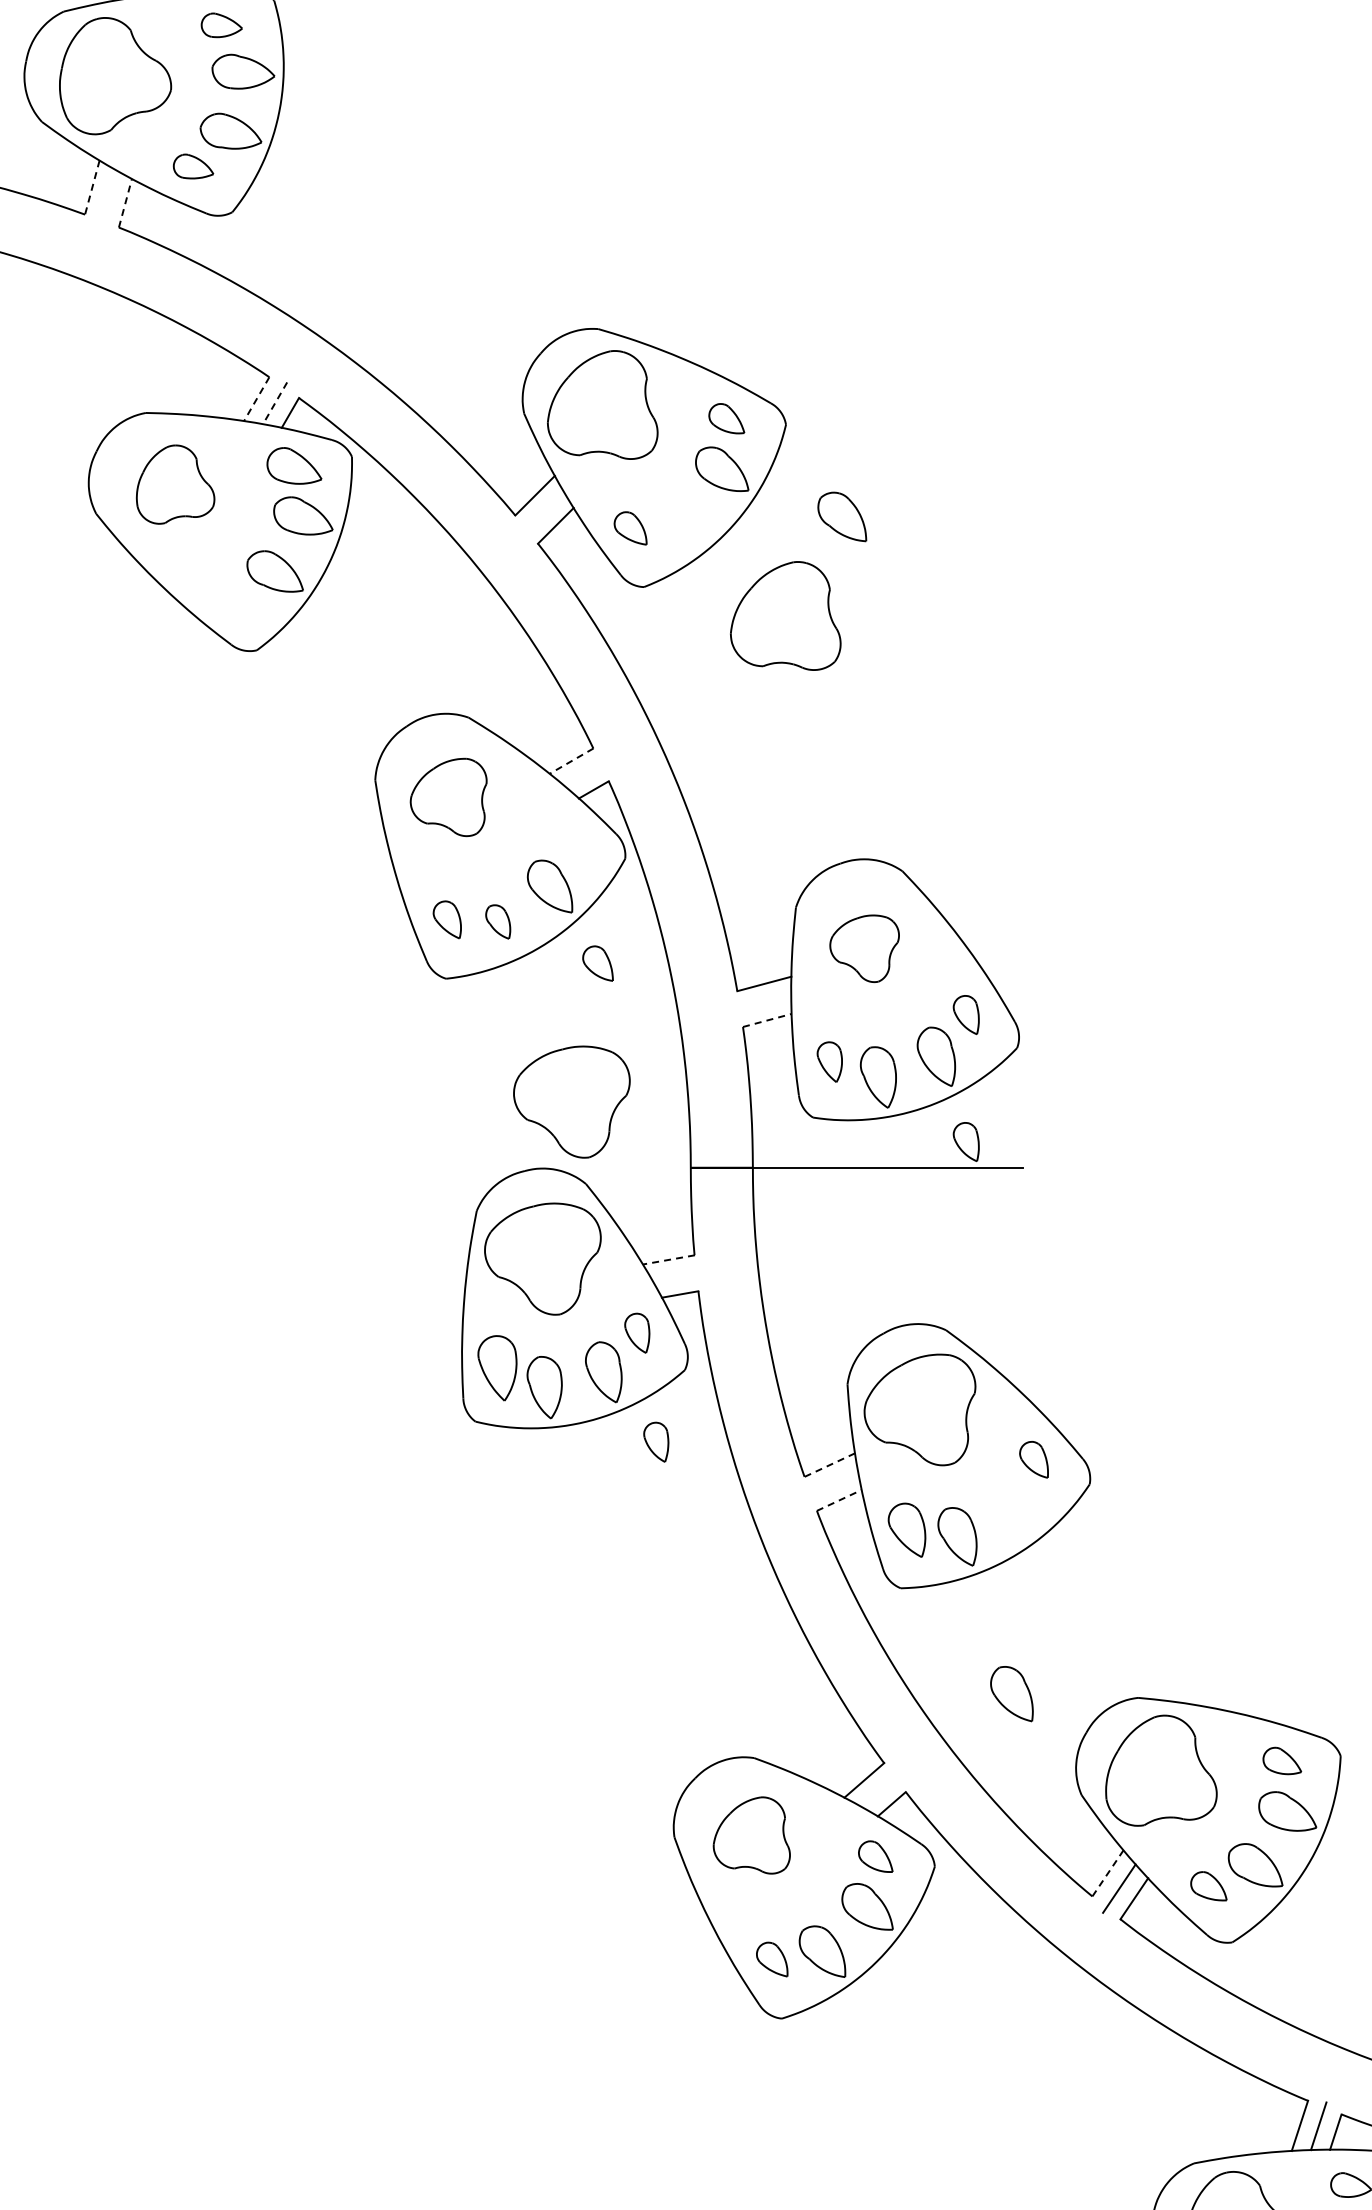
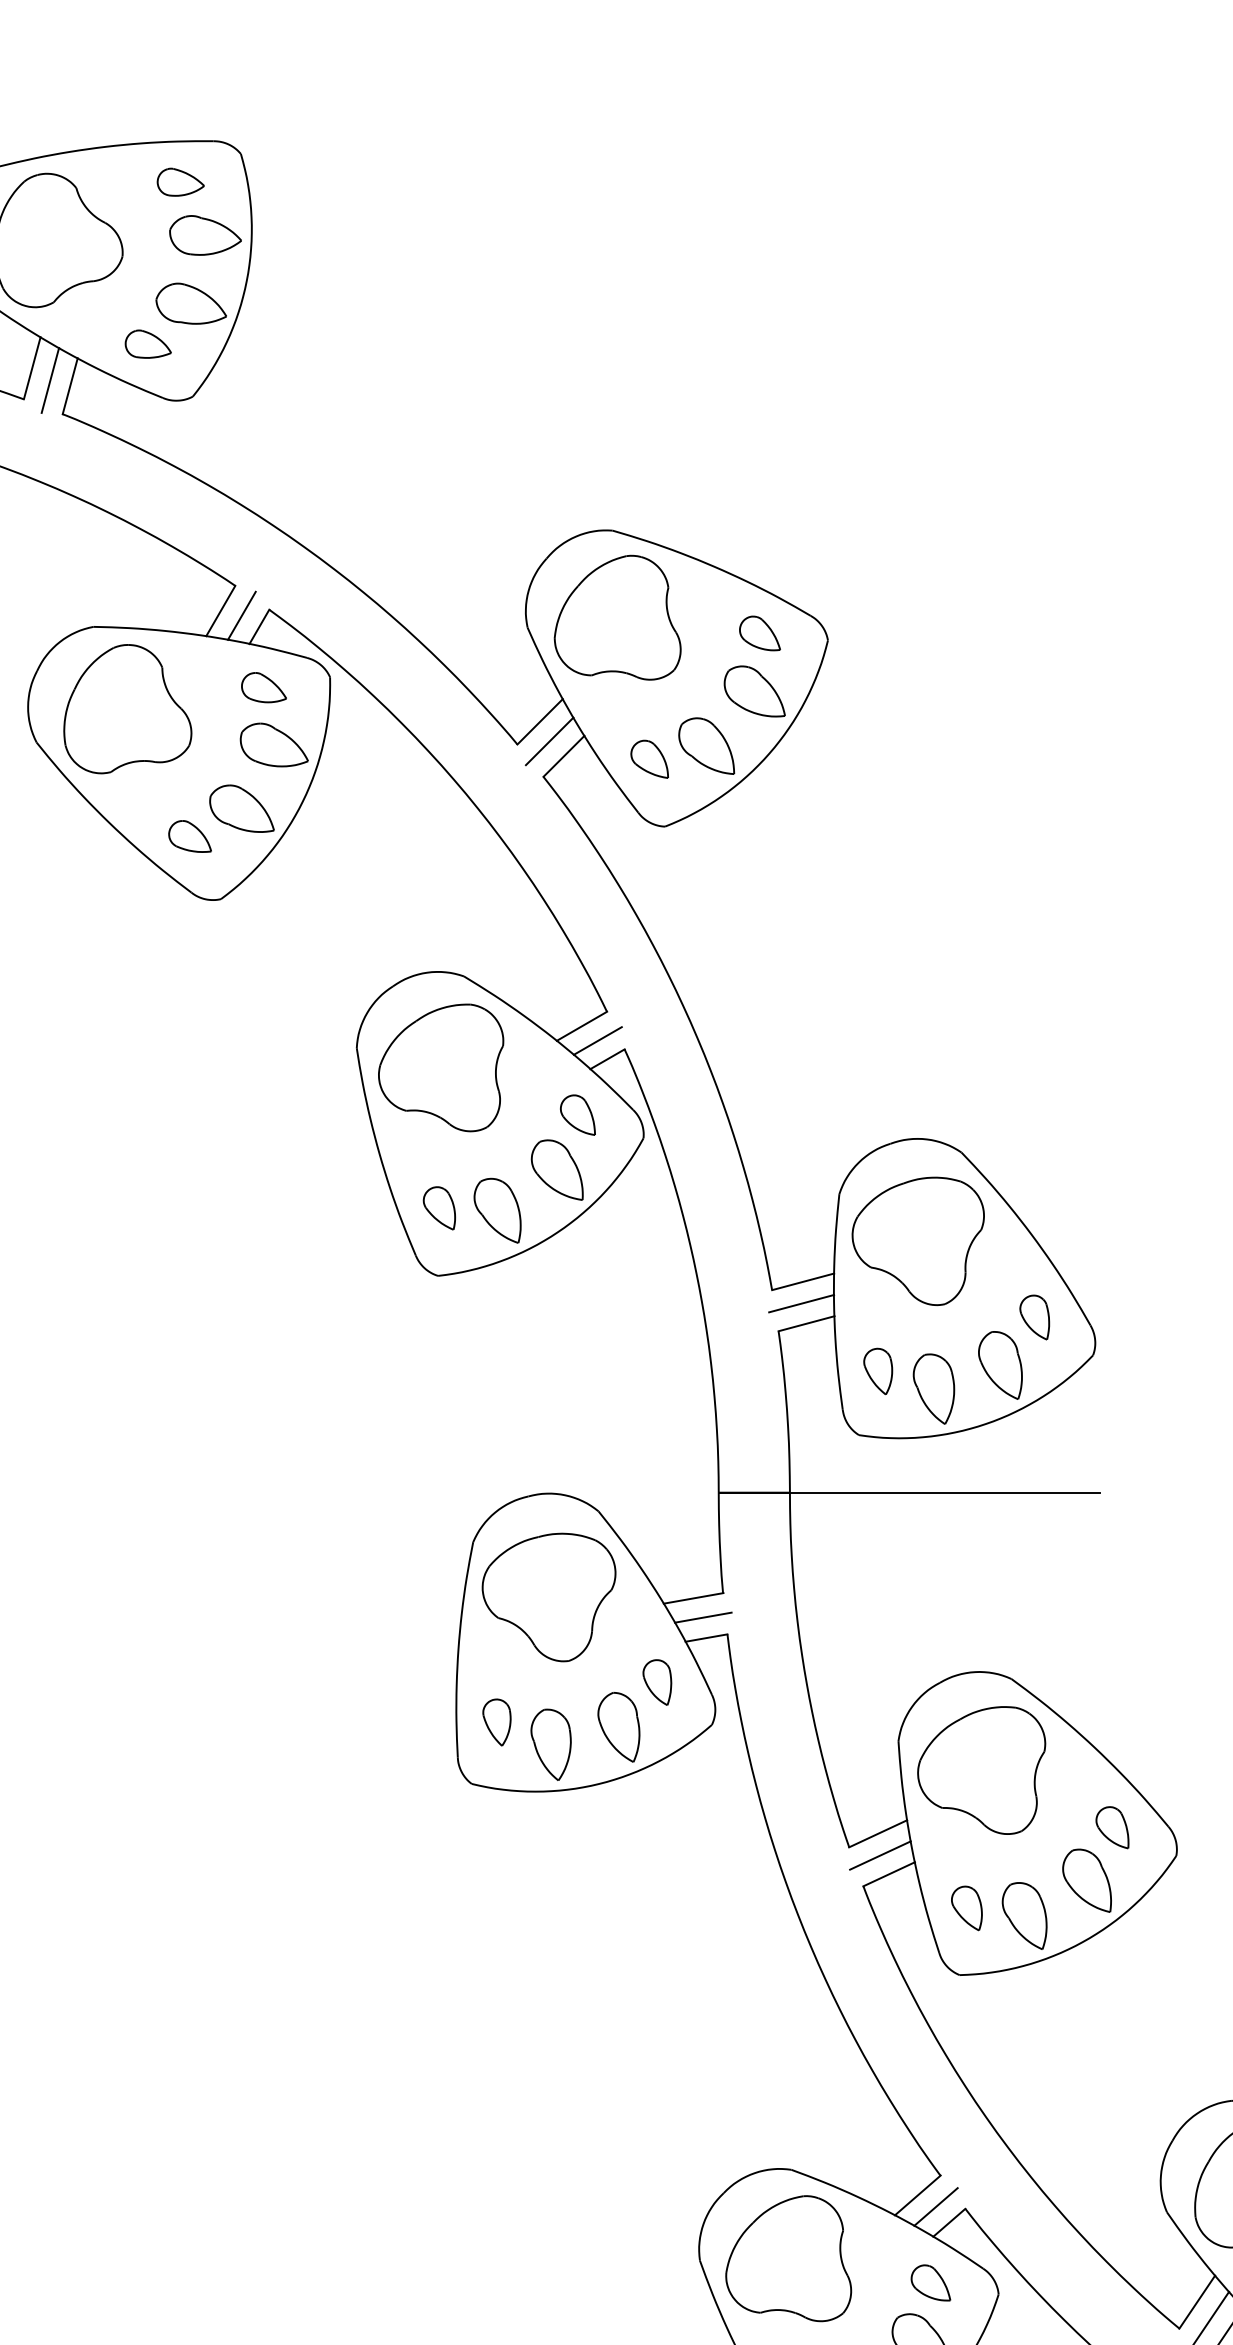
line: (92, 187) -> (32, 368), dashed -> solid
line: (107, 197) -> (49, 379), added
line: (125, 202) -> (70, 385), dashed -> solid
line: (256, 399) -> (220, 611), dashed -> solid
line: (274, 403) -> (241, 616), dashed -> solid
part: (294, 465) -> (264, 687), size x0.71
part: (175, 484) -> (127, 708), size x1.43
line: (543, 512) -> (549, 741), added
part: (842, 516) -> (706, 745), moved
part: (229, 595) -> (189, 836), added
part: (785, 615) -> (827, 859), removed
line: (571, 761) -> (581, 1026), dashed -> solid
line: (585, 773) -> (597, 1040), added
part: (448, 797) -> (440, 1067), size x1.43
part: (498, 921) -> (498, 1210), size x1.67
part: (864, 948) -> (917, 1241), size x1.67
part: (597, 963) -> (577, 1115), moved
line: (762, 1002) -> (800, 1303), added
line: (767, 1020) -> (806, 1323), dashed -> solid
part: (571, 1101) -> (581, 1416), removed
part: (965, 1141) -> (1033, 1462), removed
line: (668, 1259) -> (693, 1597), dashed -> solid
line: (677, 1276) -> (703, 1617), added
part: (497, 1367) -> (496, 1721), size x0.62
part: (656, 1441) -> (679, 1806), removed
line: (829, 1465) -> (877, 1834), dashed -> solid
line: (831, 1483) -> (880, 1854), added
line: (839, 1500) -> (889, 1874), dashed -> solid
part: (907, 1529) -> (967, 1907), size x0.71
part: (1011, 1694) -> (1086, 1881), moved
line: (880, 1790) -> (936, 2207), added
part: (751, 1835) -> (788, 2258), size x1.43
line: (1107, 1873) -> (1196, 2302), dashed -> solid

